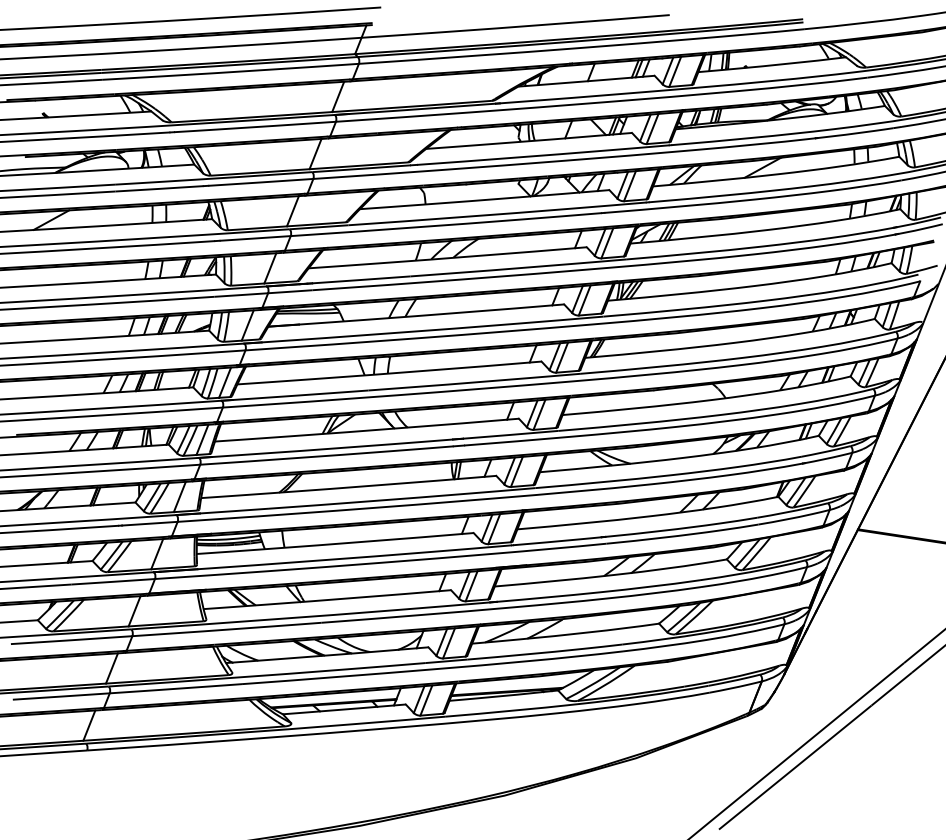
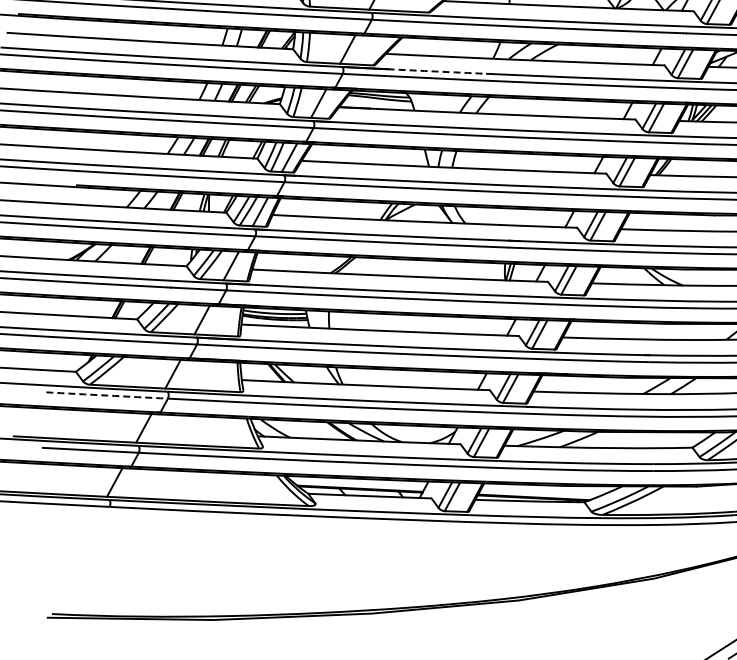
arc: (361, 279) -> (437, 71), solid -> dashed
arc: (71, 640) -> (106, 395), solid -> dashed

